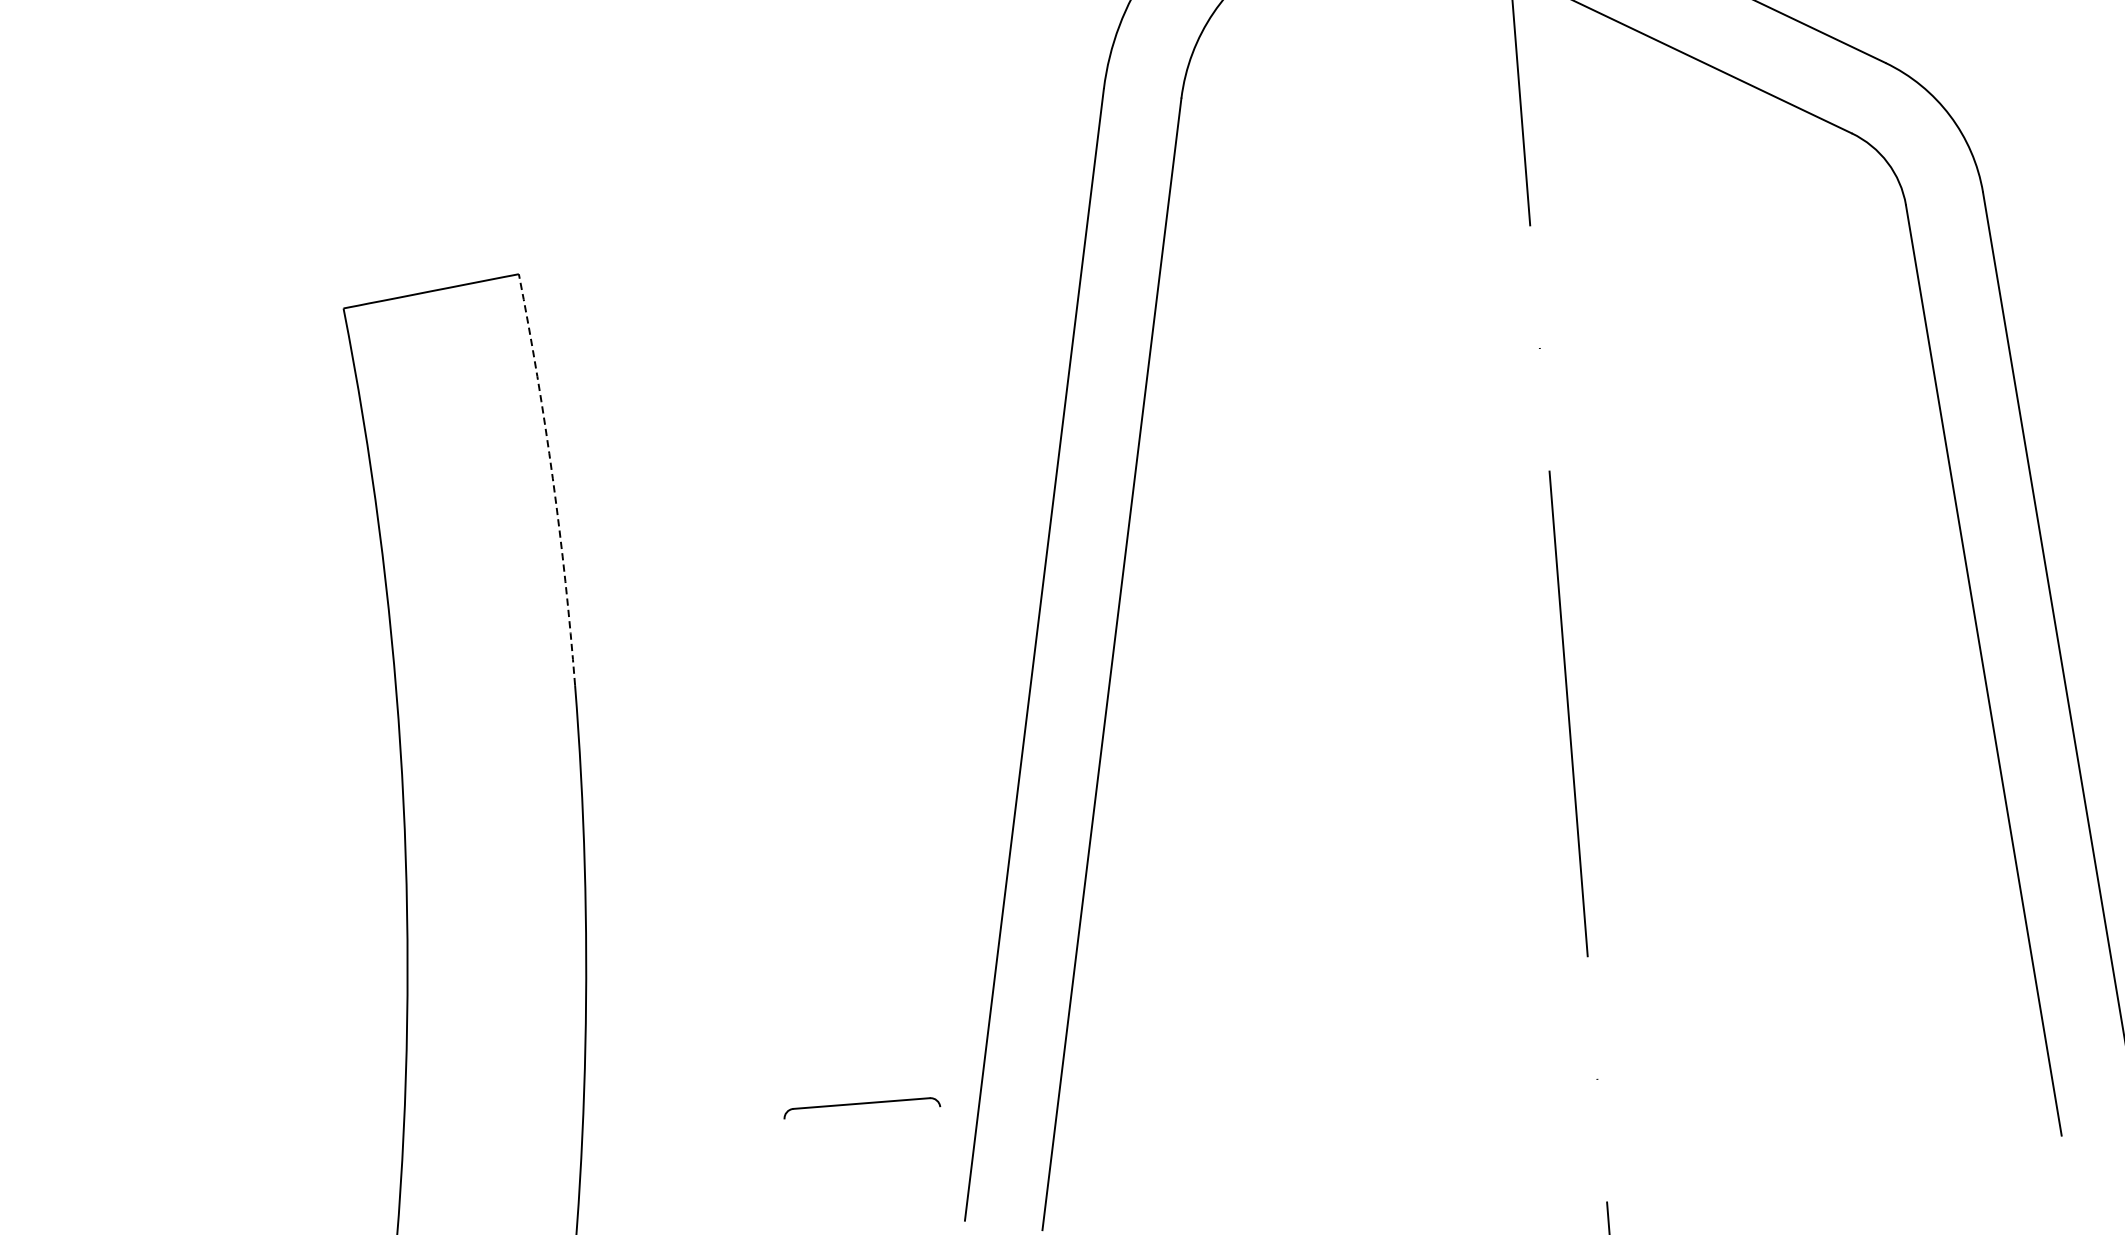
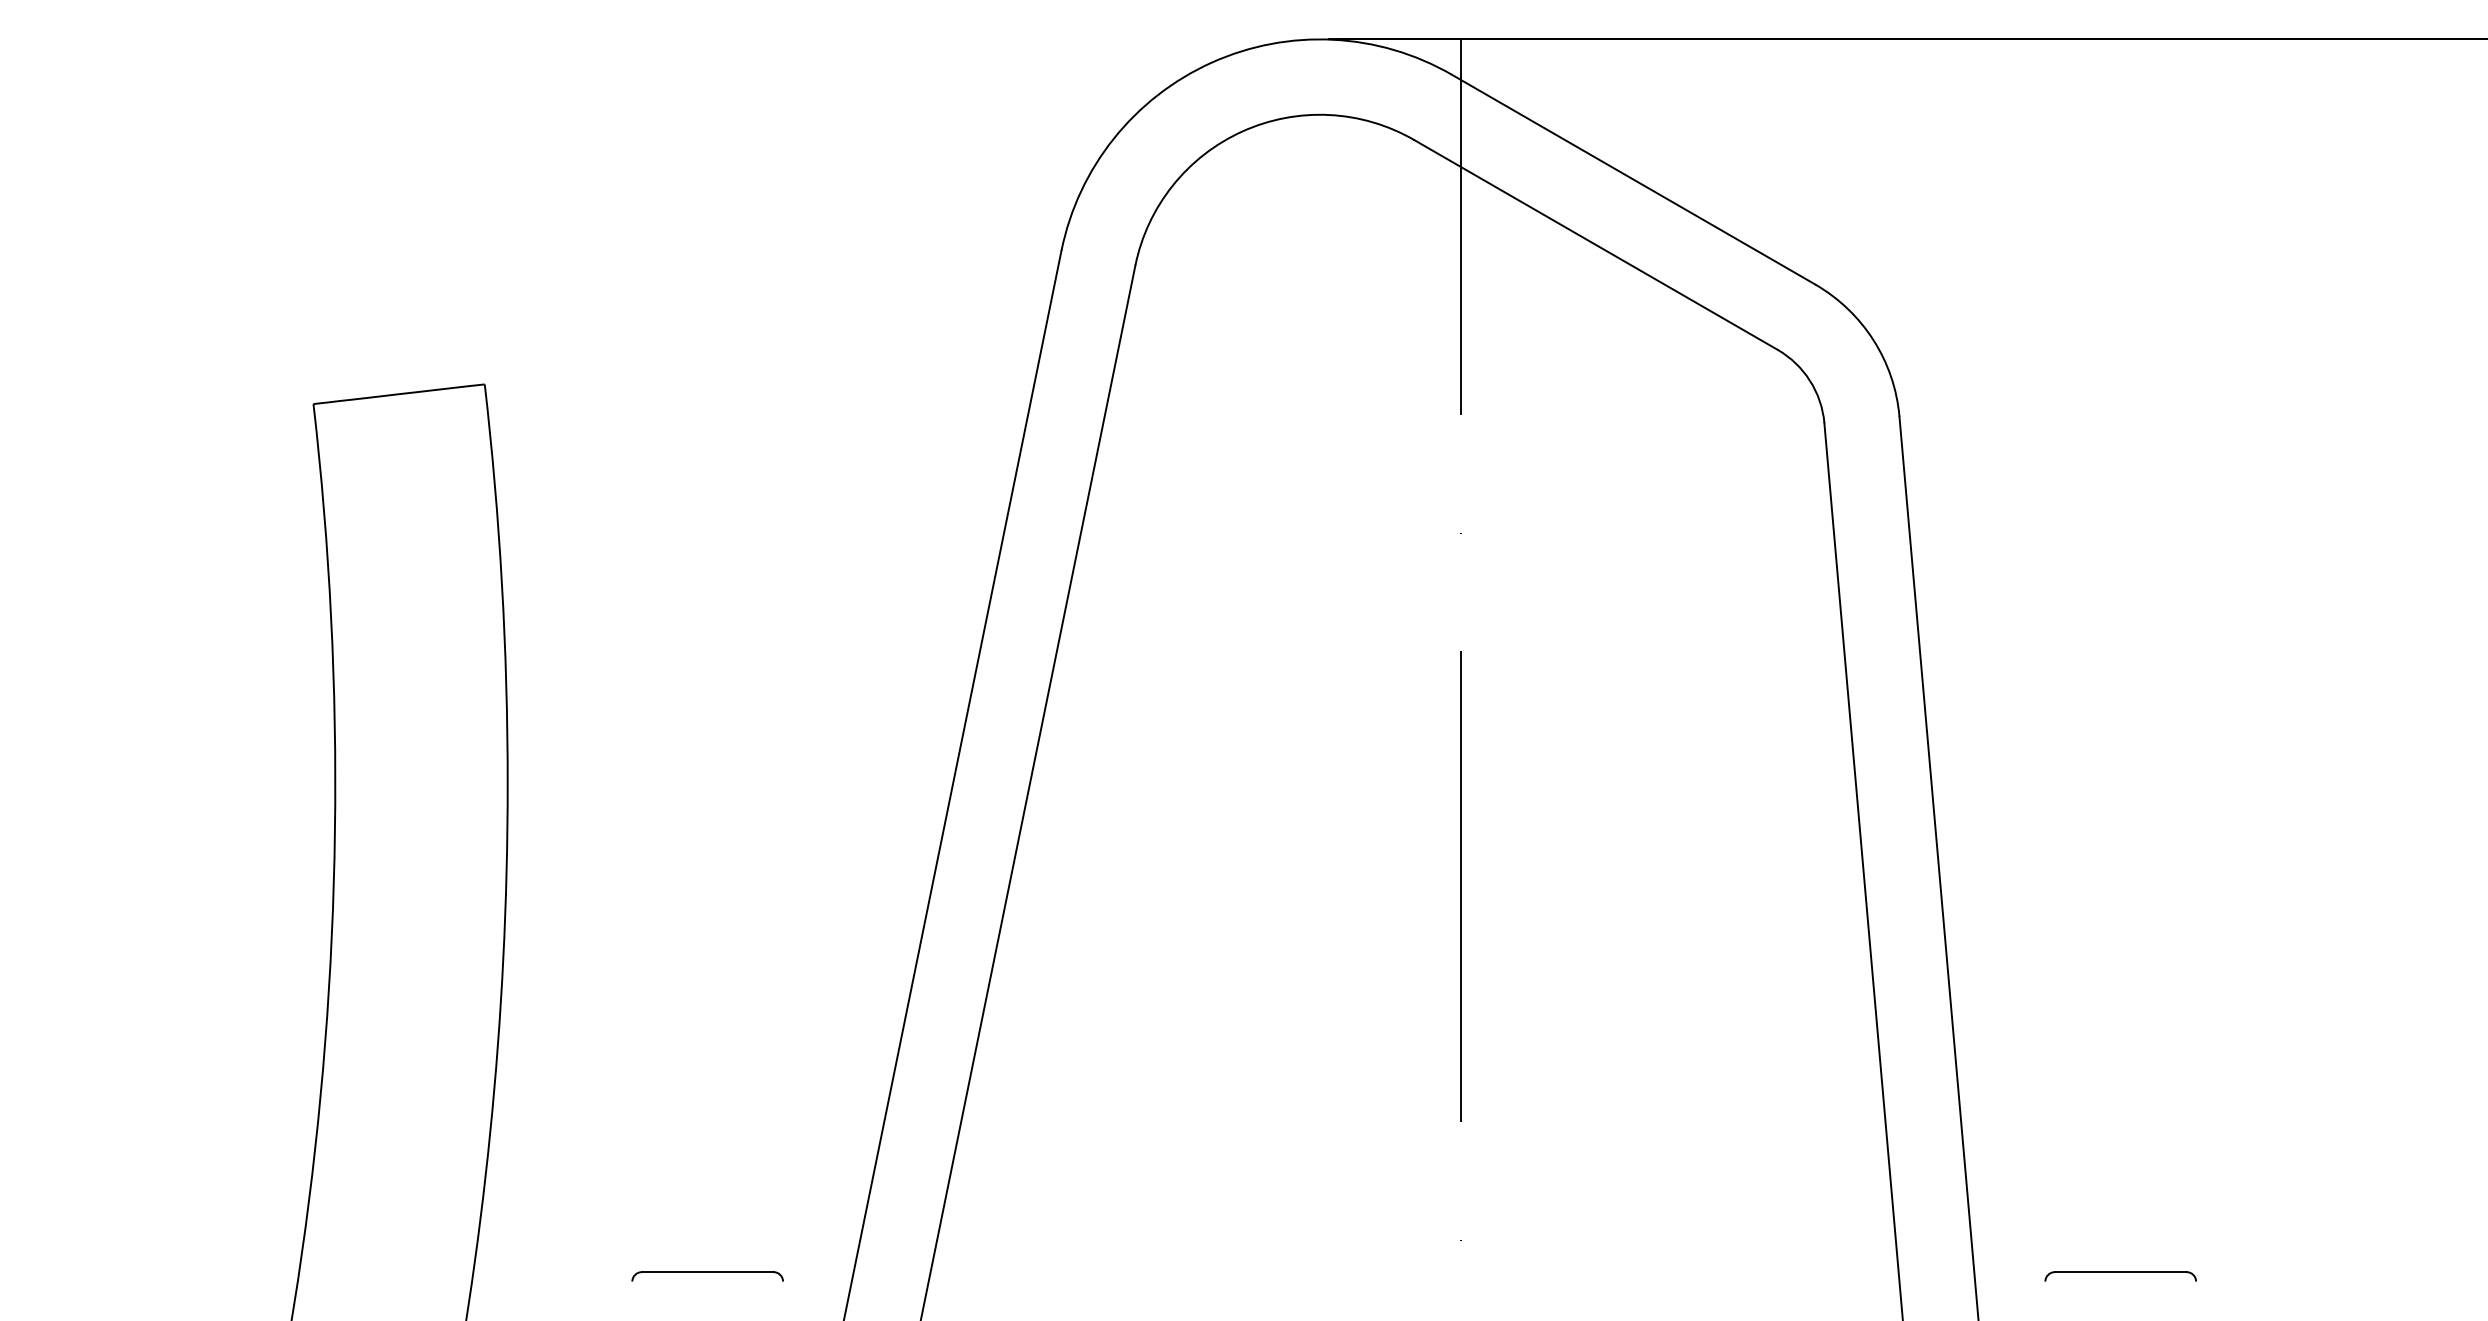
arc: (552, 478) -> (501, 583), dashed -> solid
part: (861, 1108) -> (707, 1276), moved

